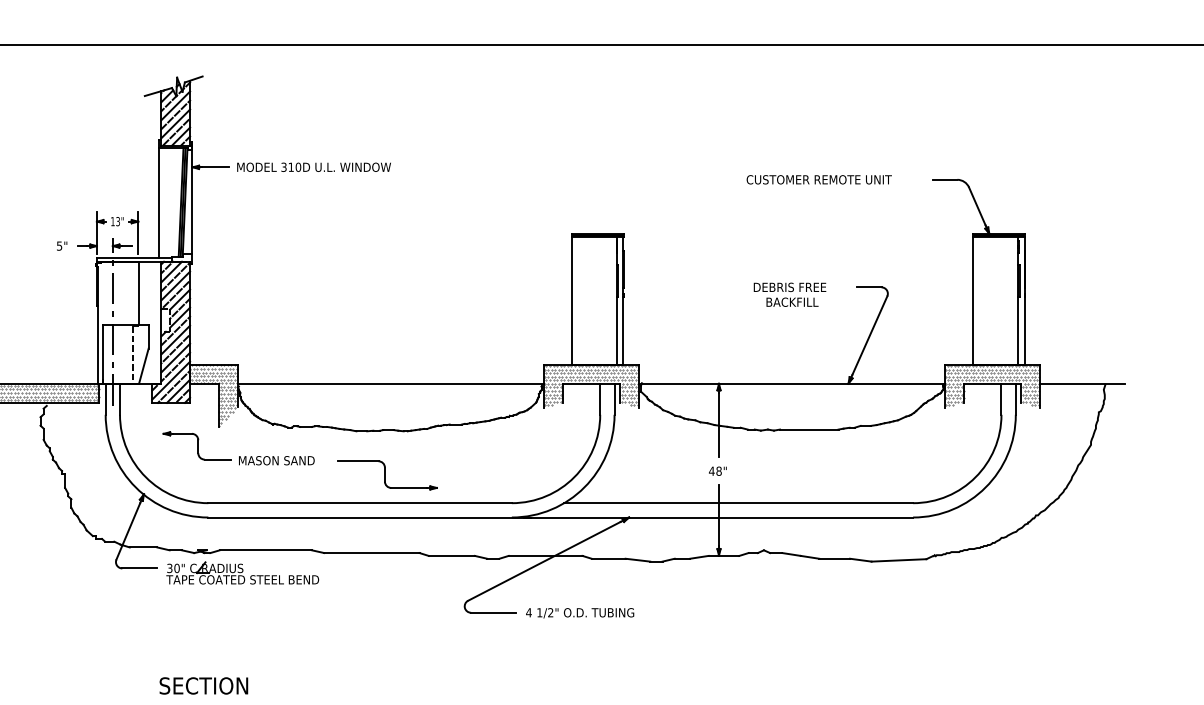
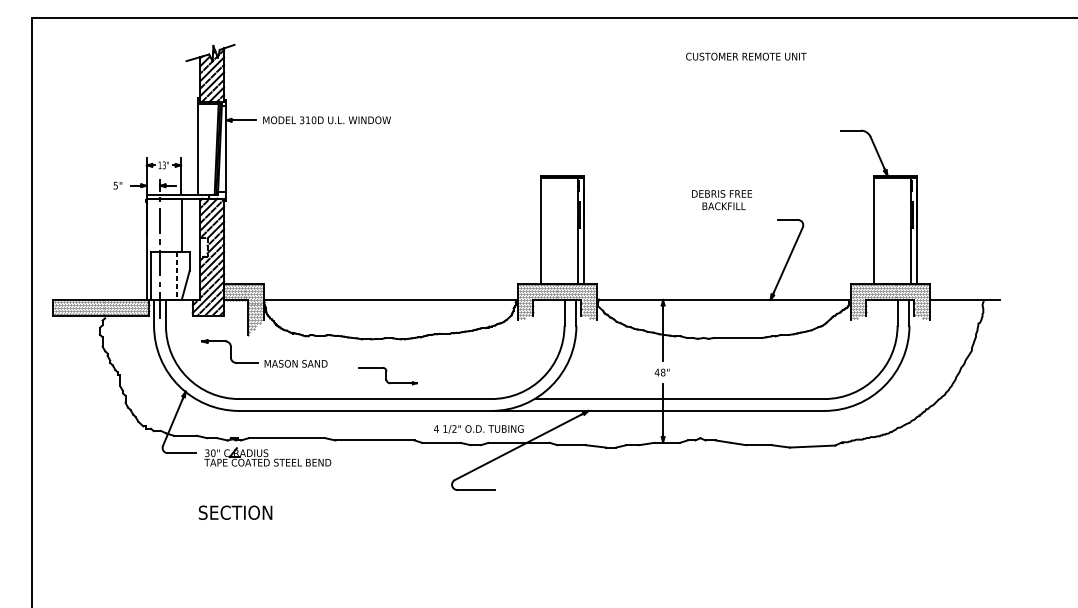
text: (819, 179) -> (746, 56), moved
text: (790, 295) -> (722, 200), moved
part: (386, 474) -> (387, 375), size x0.7
text: (579, 613) -> (478, 429), moved
text: (203, 685) -> (235, 512), moved

